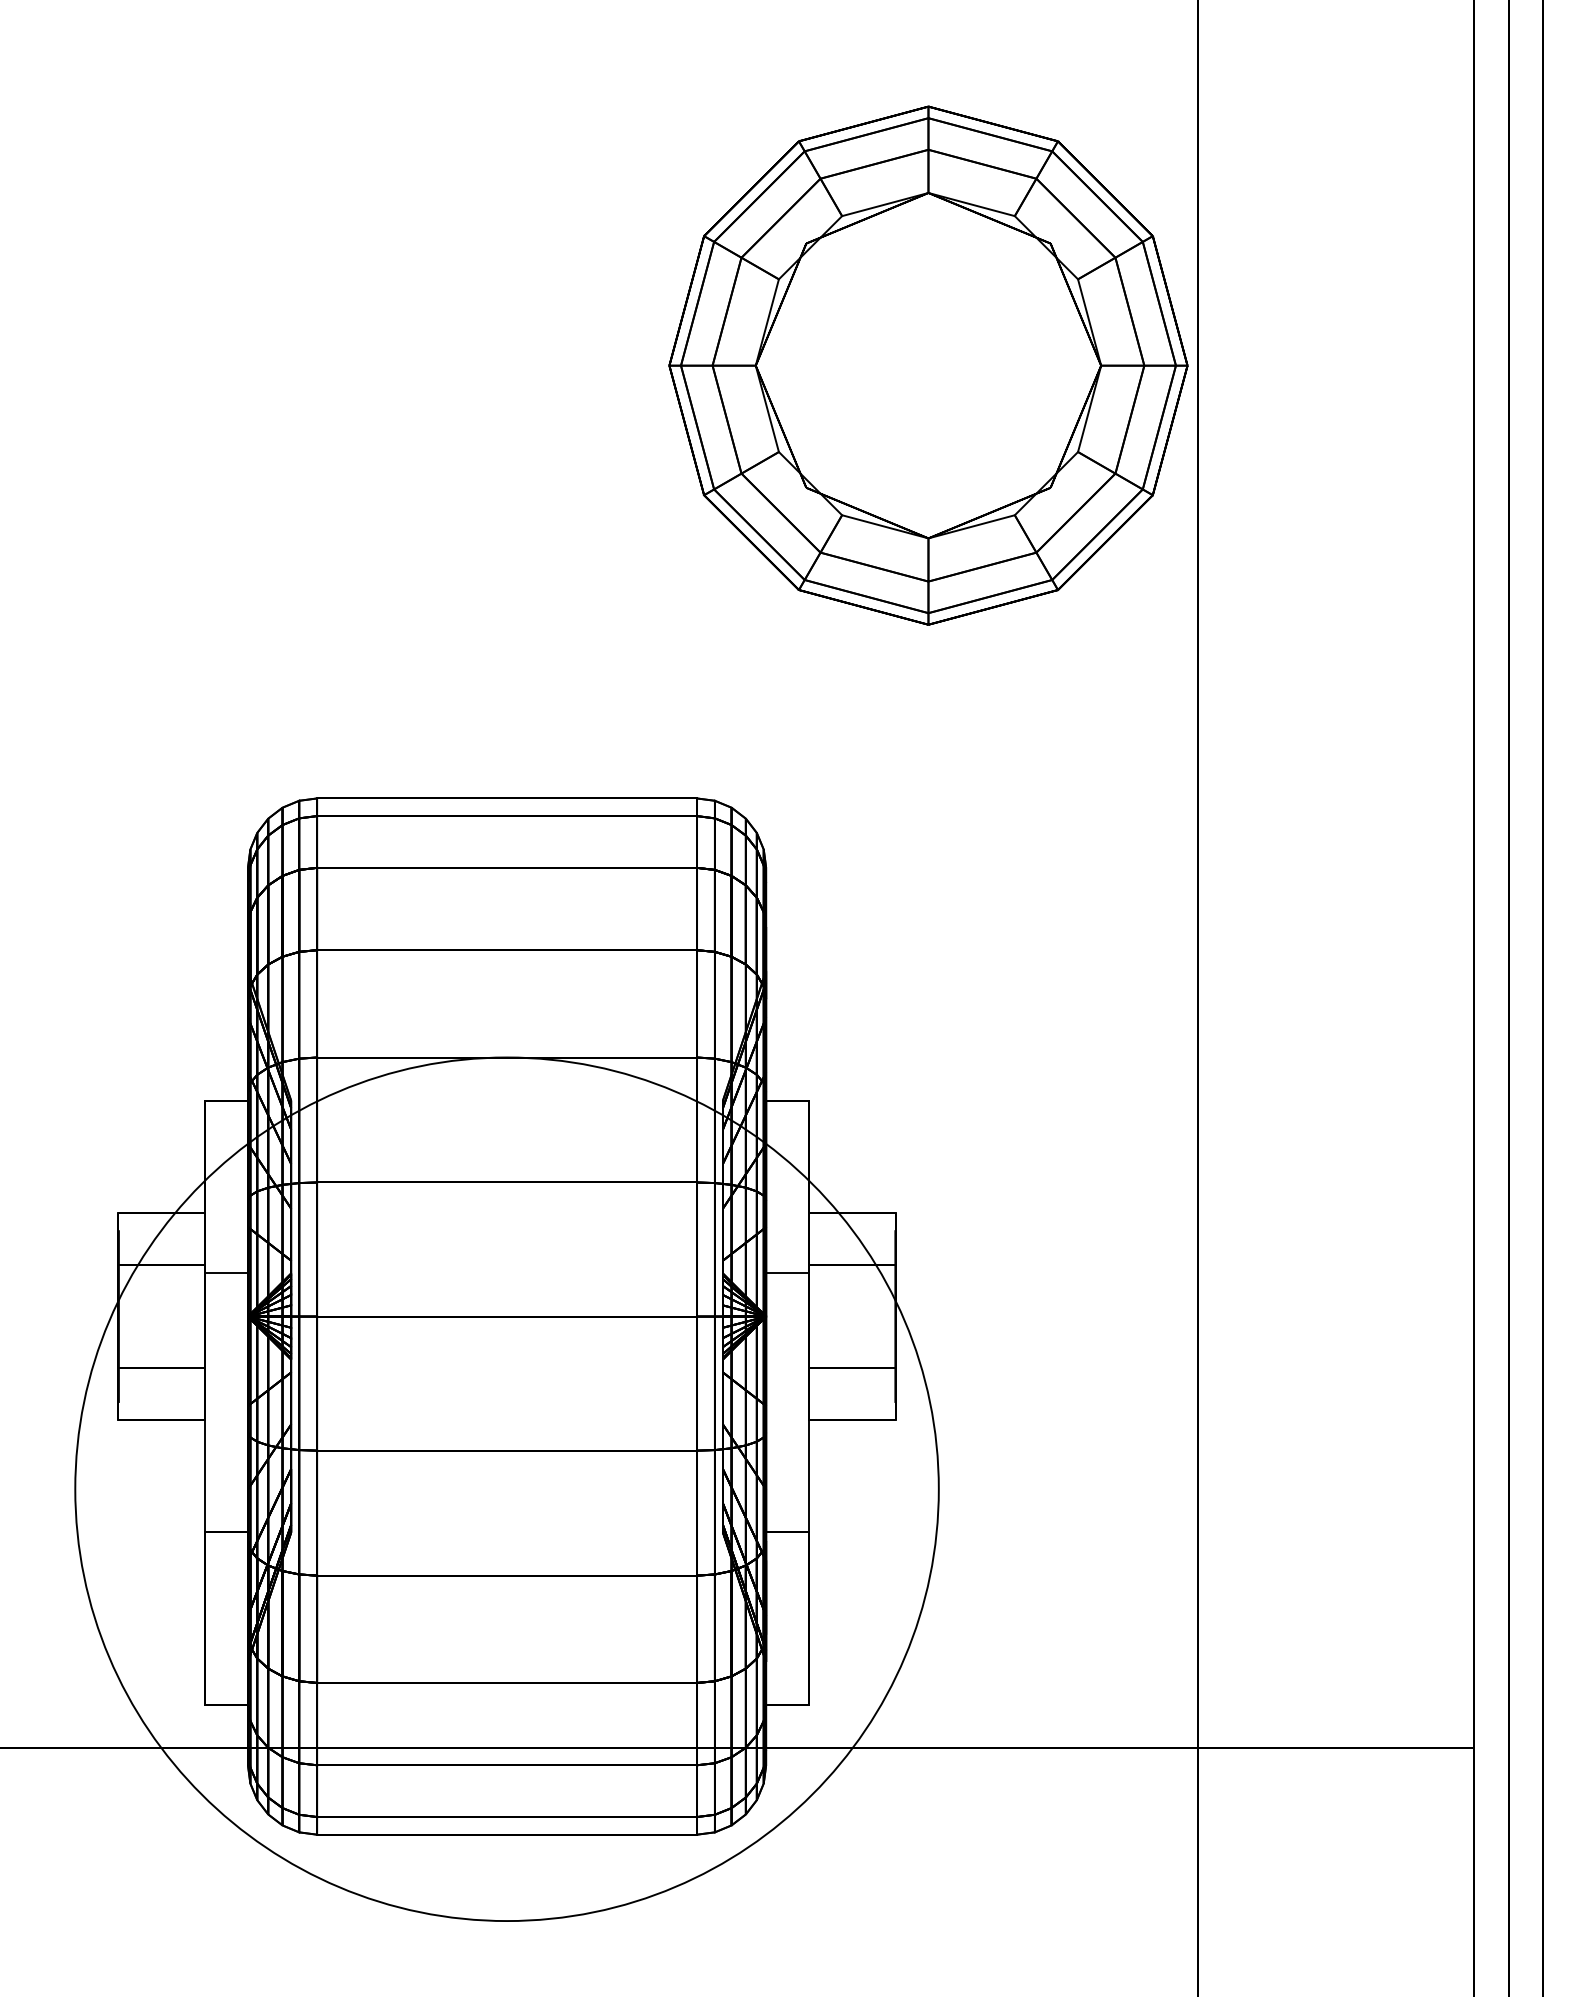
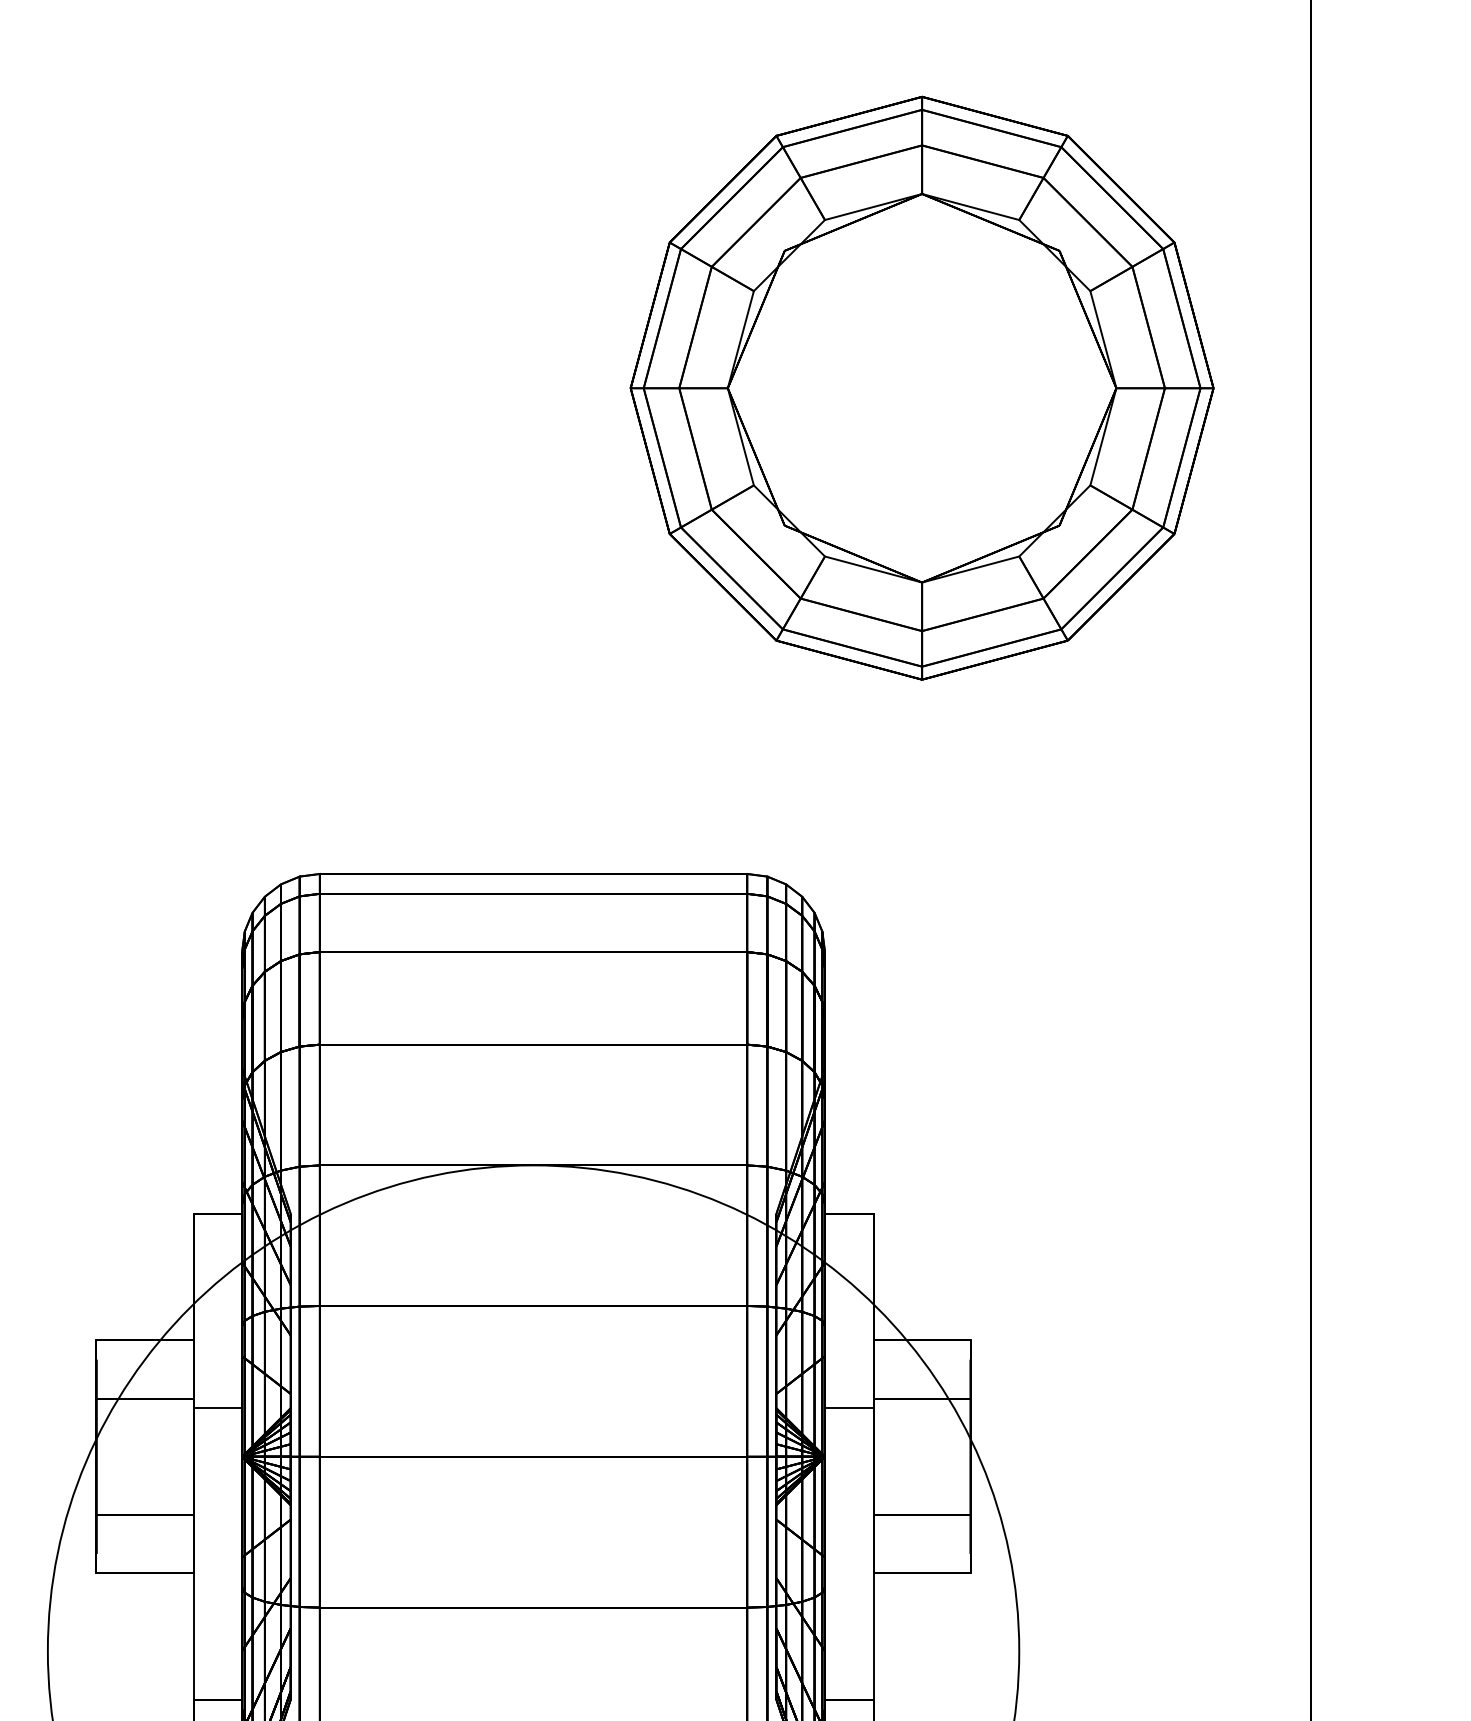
part: (928, 365) -> (922, 388), moved

